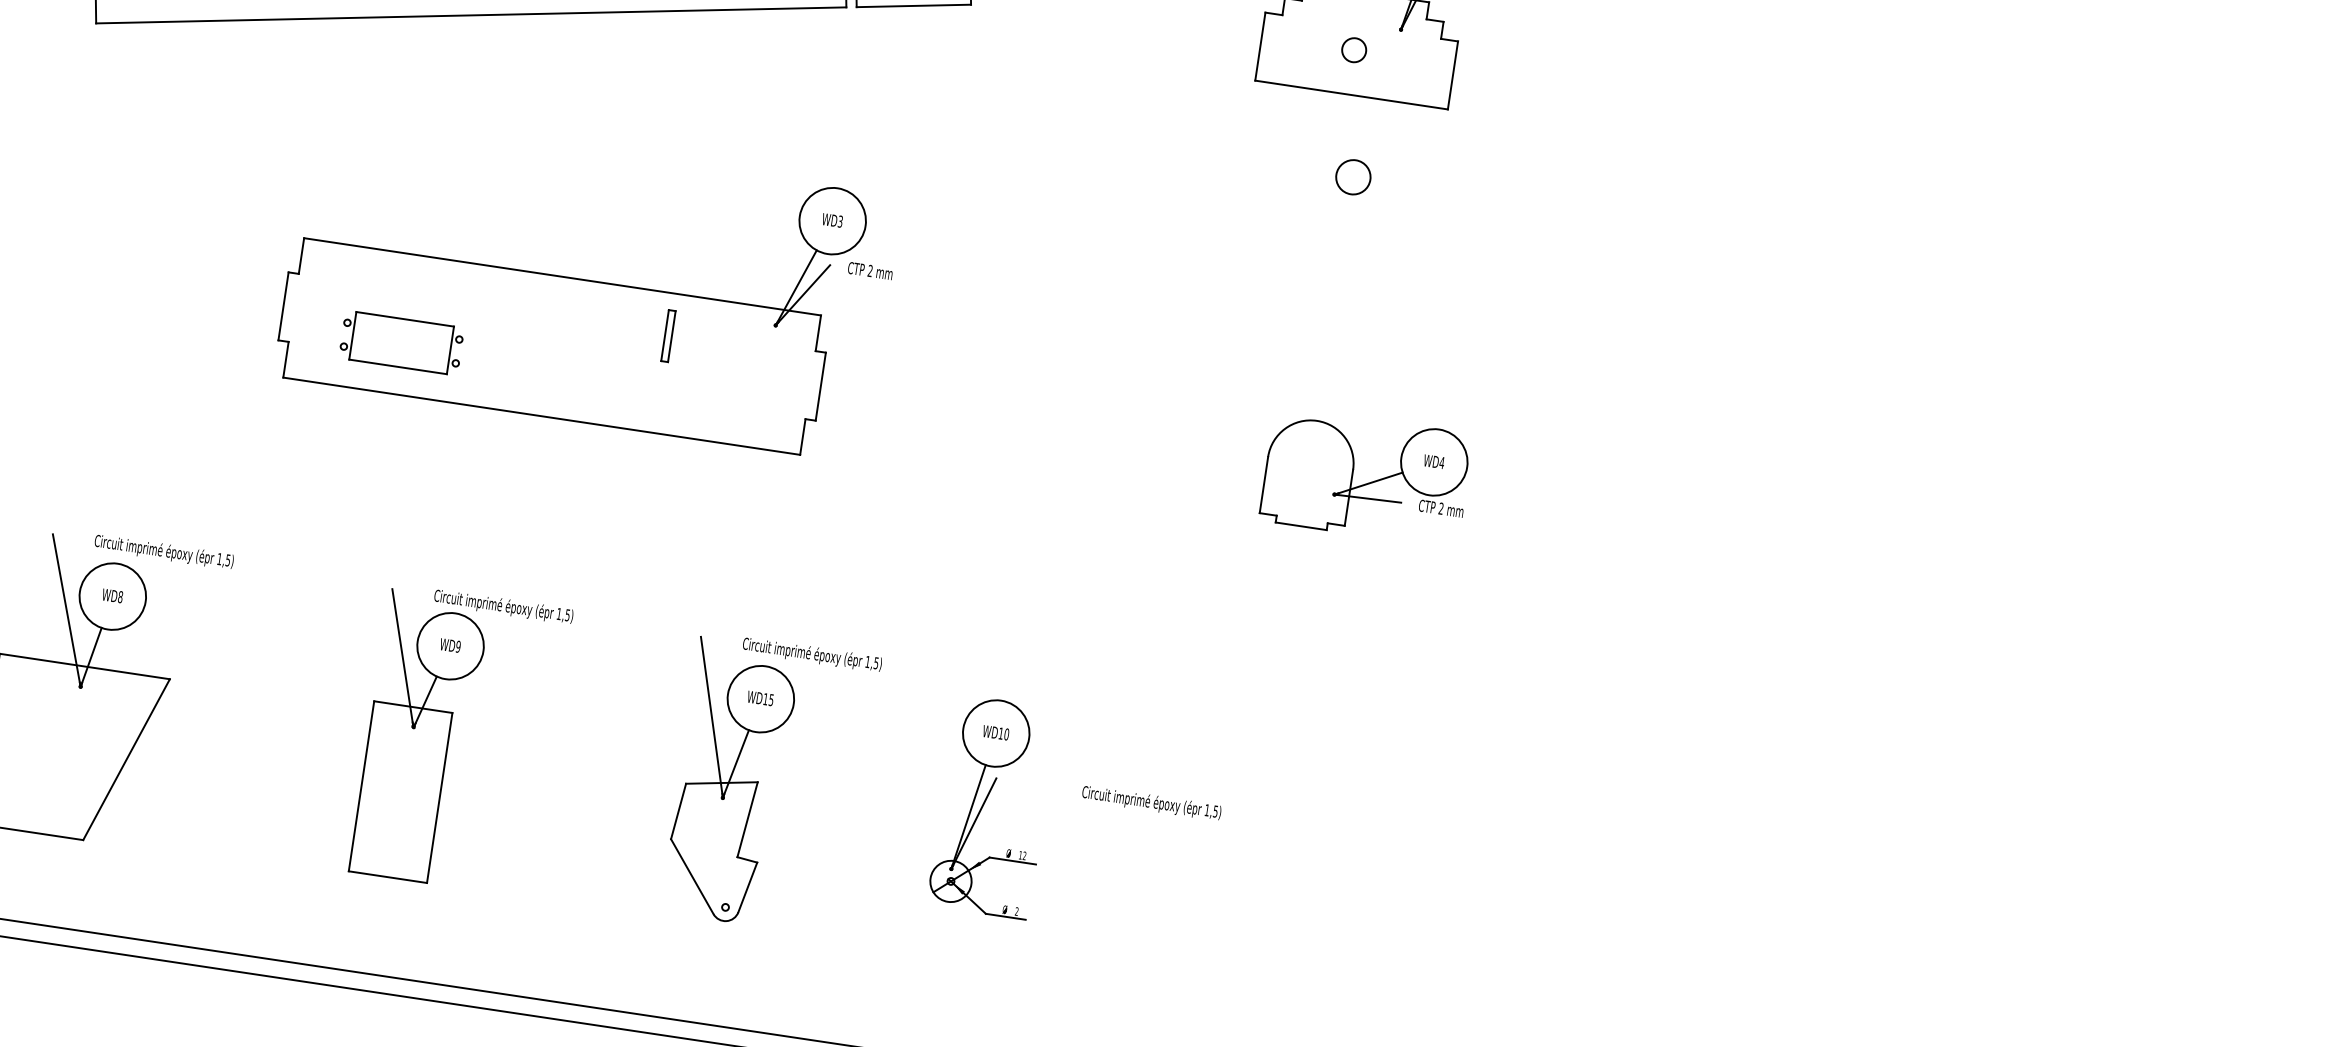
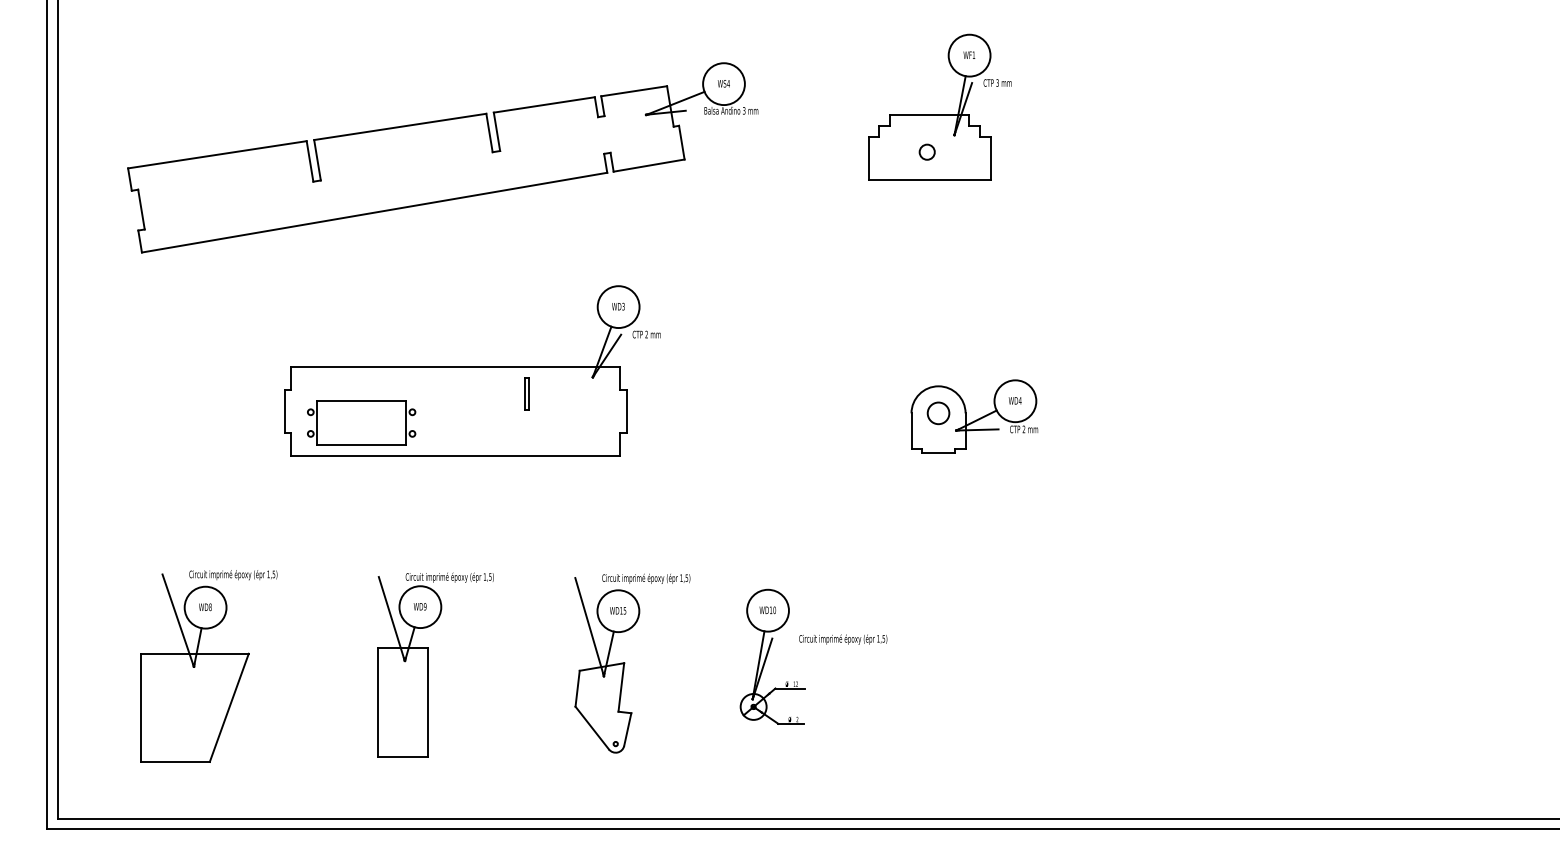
circle: (1353, 177) -> (938, 413), moved
part: (401, 342) -> (361, 422), size x1.43
text: (1152, 803) -> (843, 639), moved

